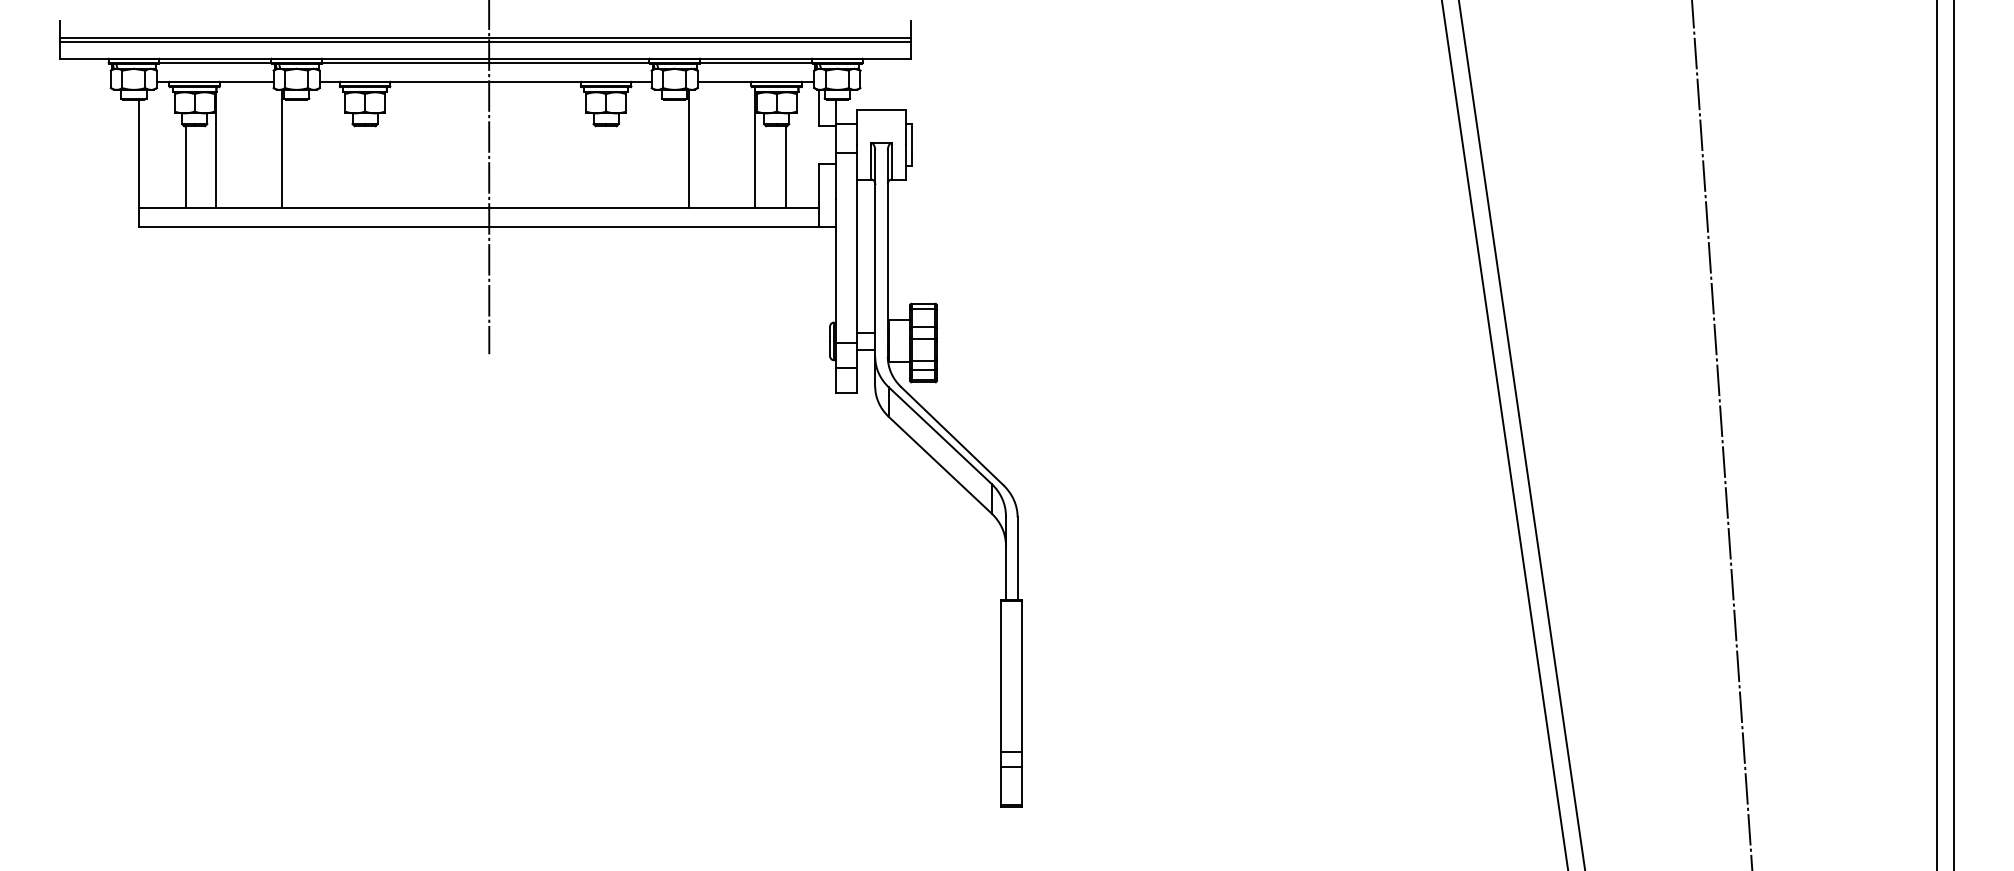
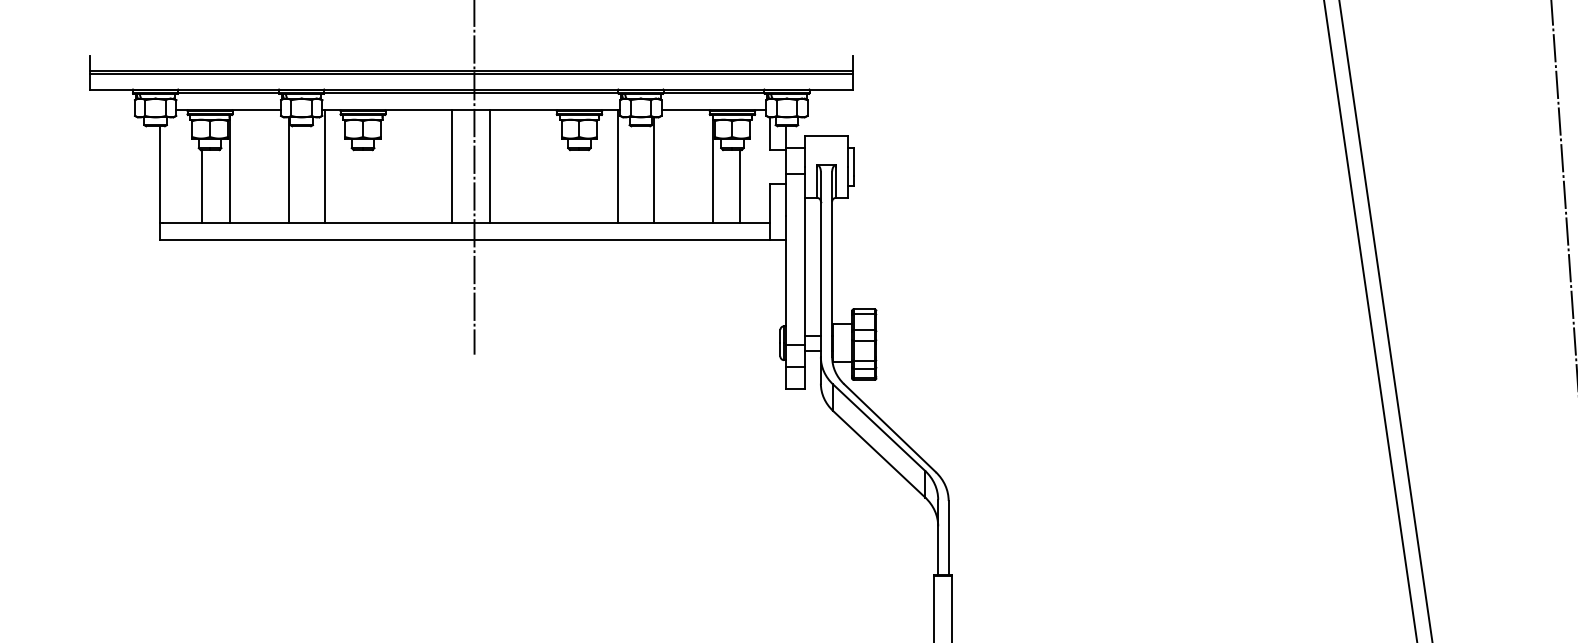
line: (322, 144) -> (324, 166), added
line: (464, 144) -> (452, 166), added
line: (506, 144) -> (489, 166), added
line: (648, 144) -> (617, 166), added

